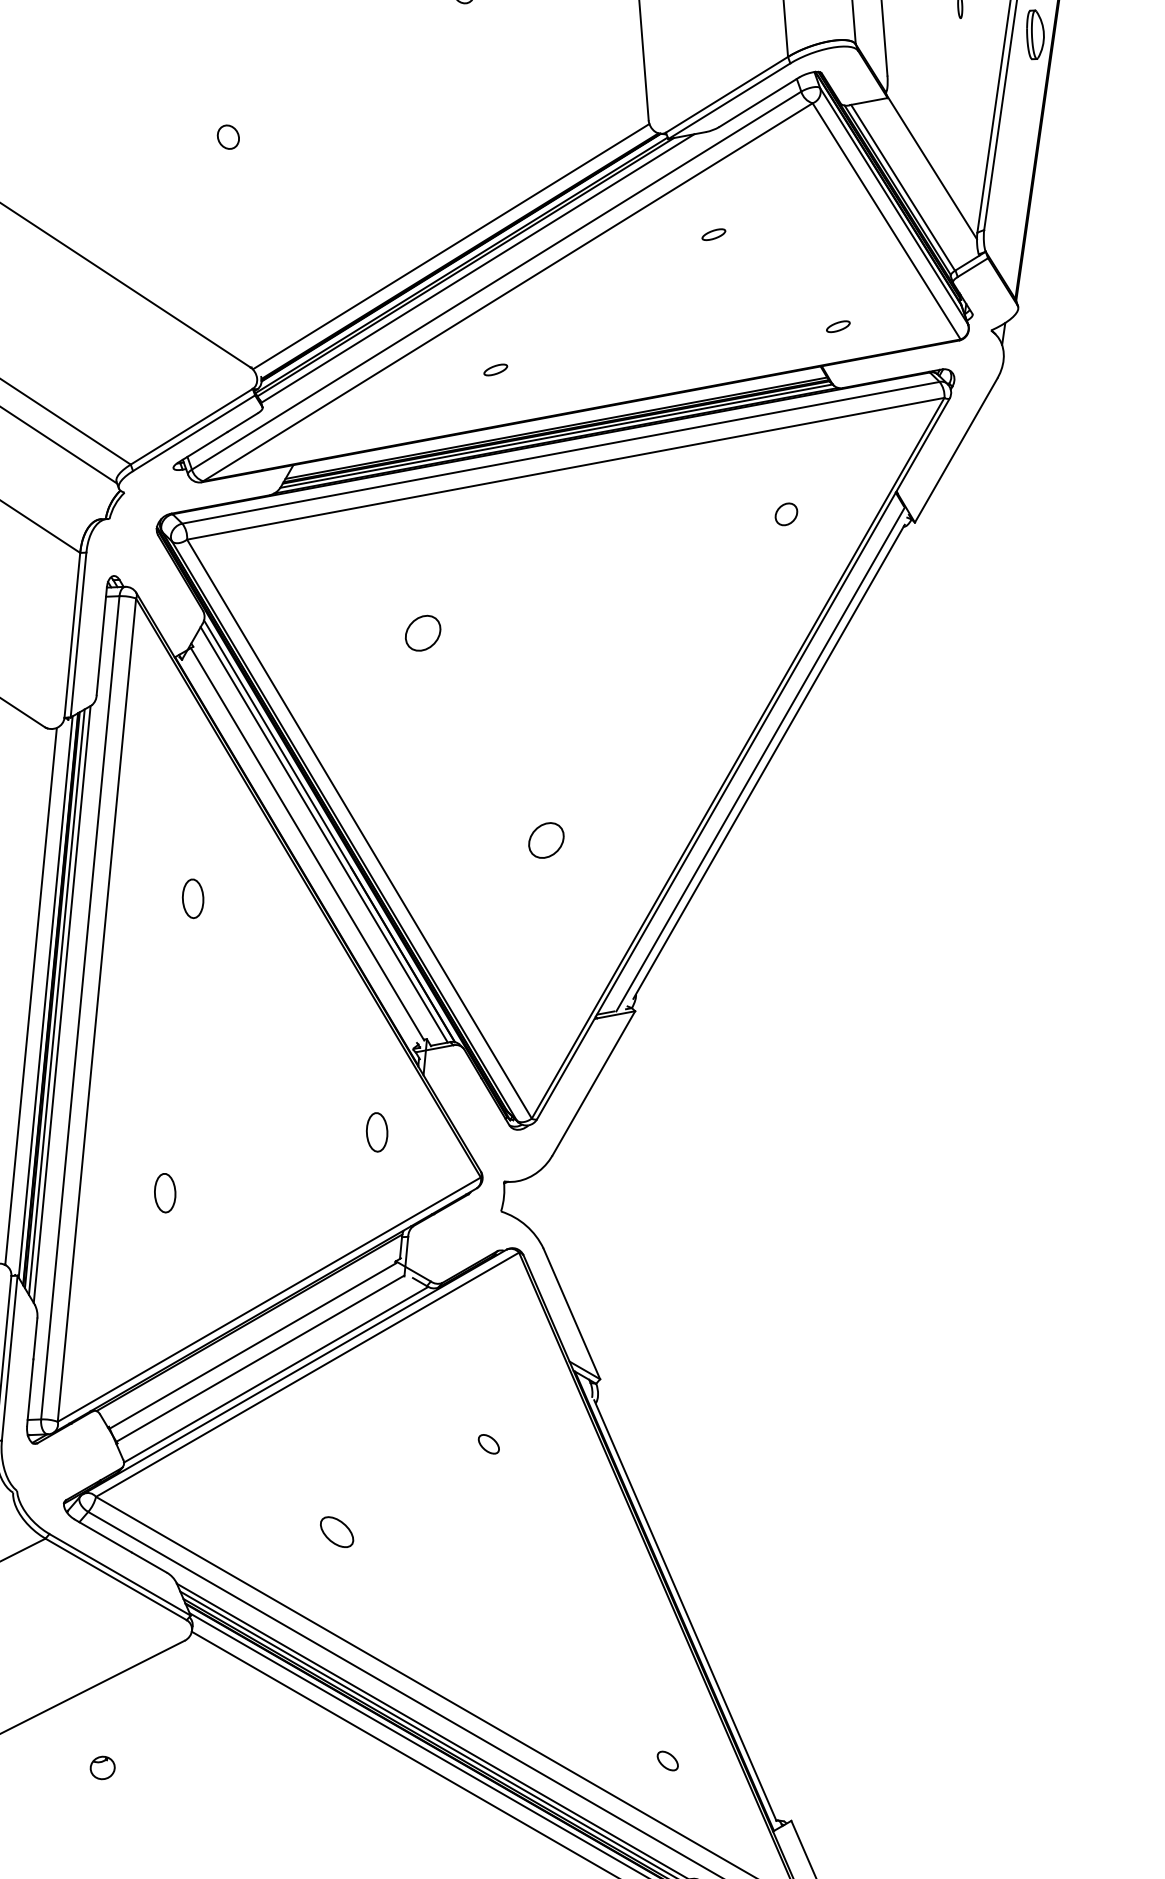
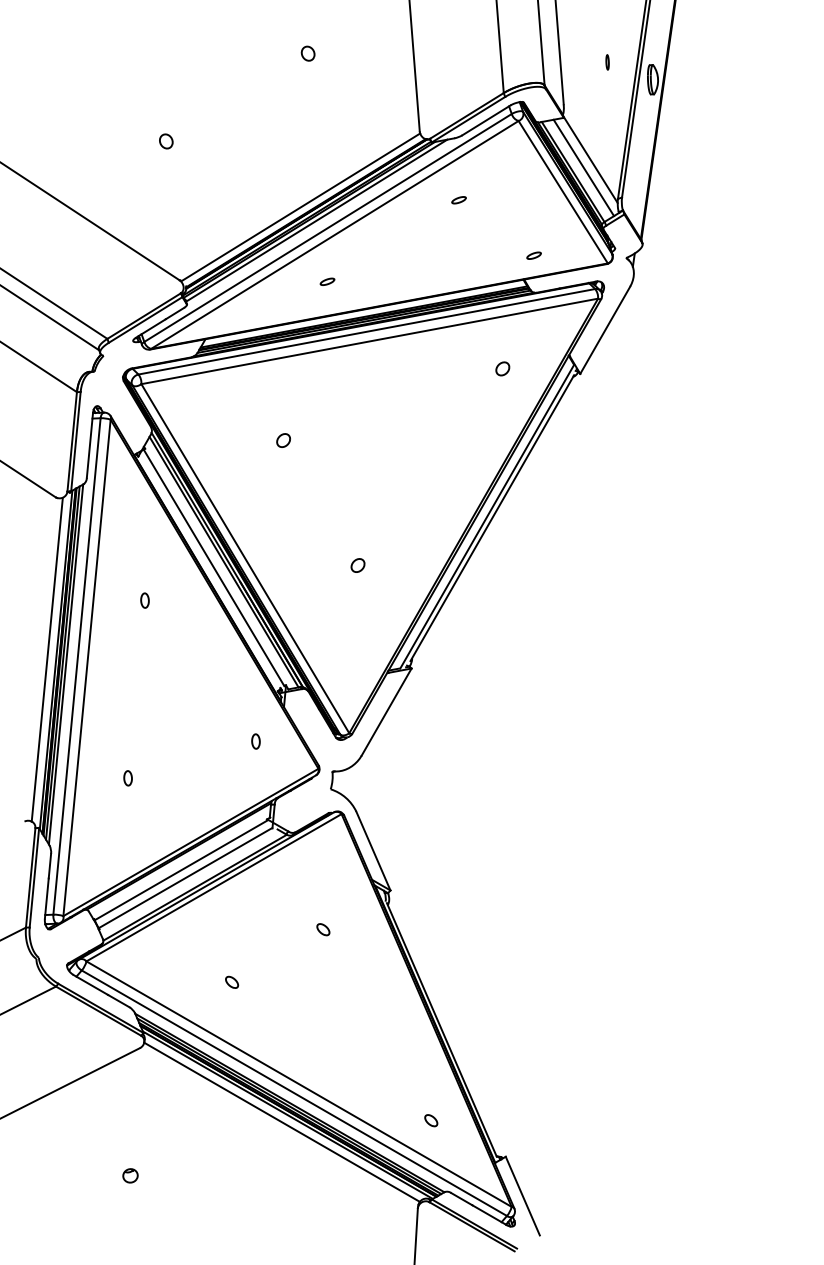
line: (920, 180) -> (583, 167), added
part: (422, 633) -> (283, 440), size x0.62
part: (545, 840) -> (357, 565), size x0.62
part: (192, 898) -> (144, 600), size x0.62
part: (376, 1132) -> (255, 741), size x0.62
part: (164, 1193) -> (127, 778), size x0.62
part: (338, 1530) -> (232, 981), size x0.62
part: (102, 1767) -> (130, 1175), moved

